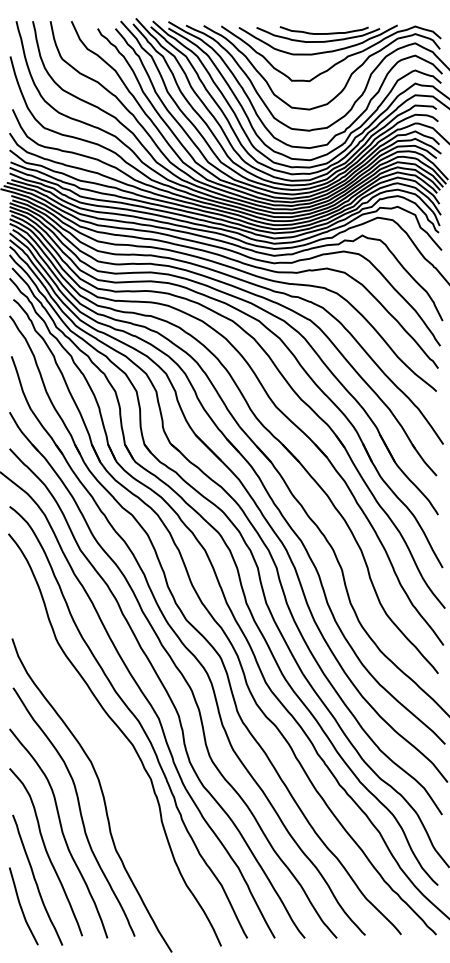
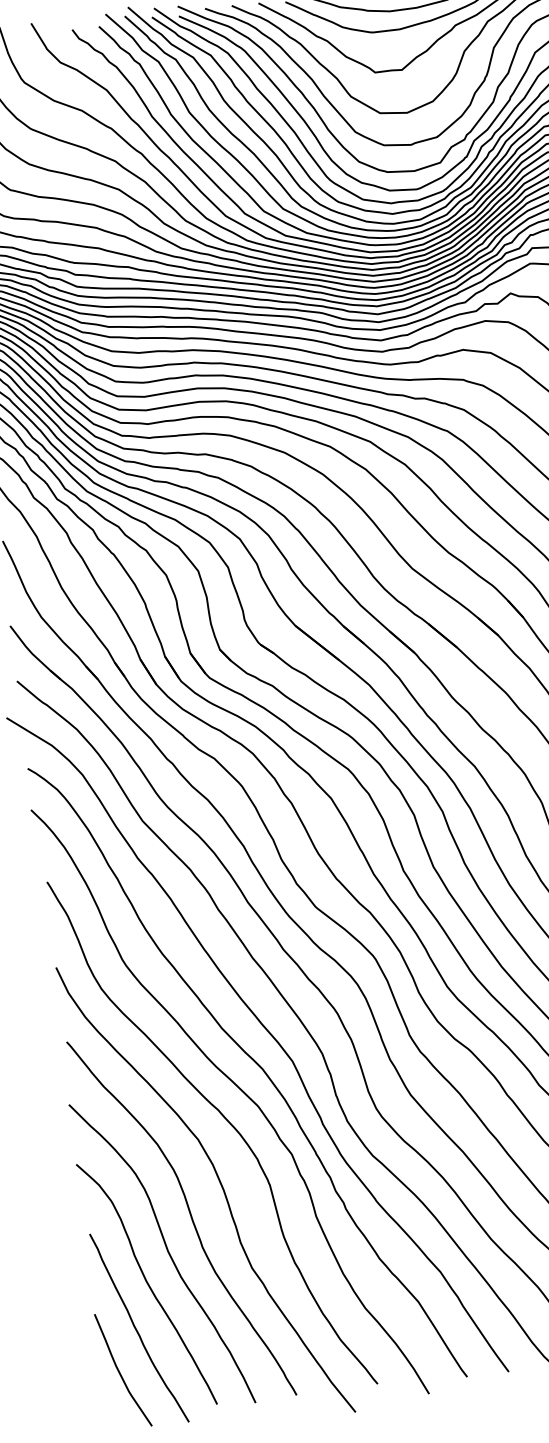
curve: (110, 752) -> (225, 1121), added

